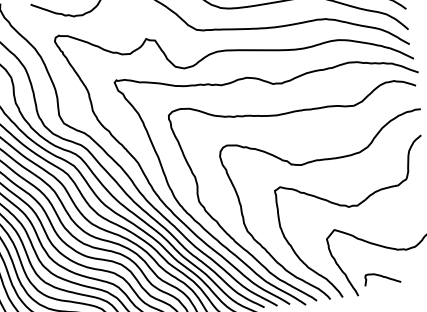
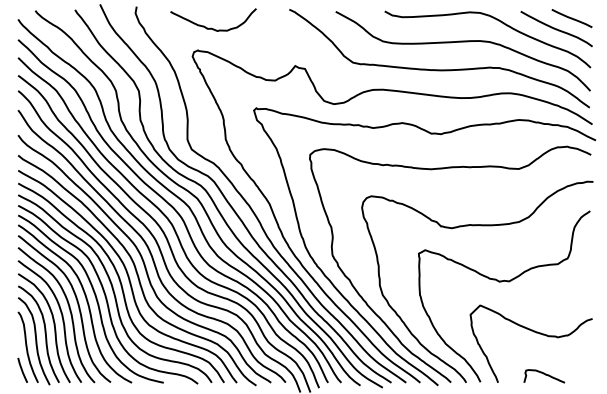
curve: (383, 277) -> (545, 375), moved

